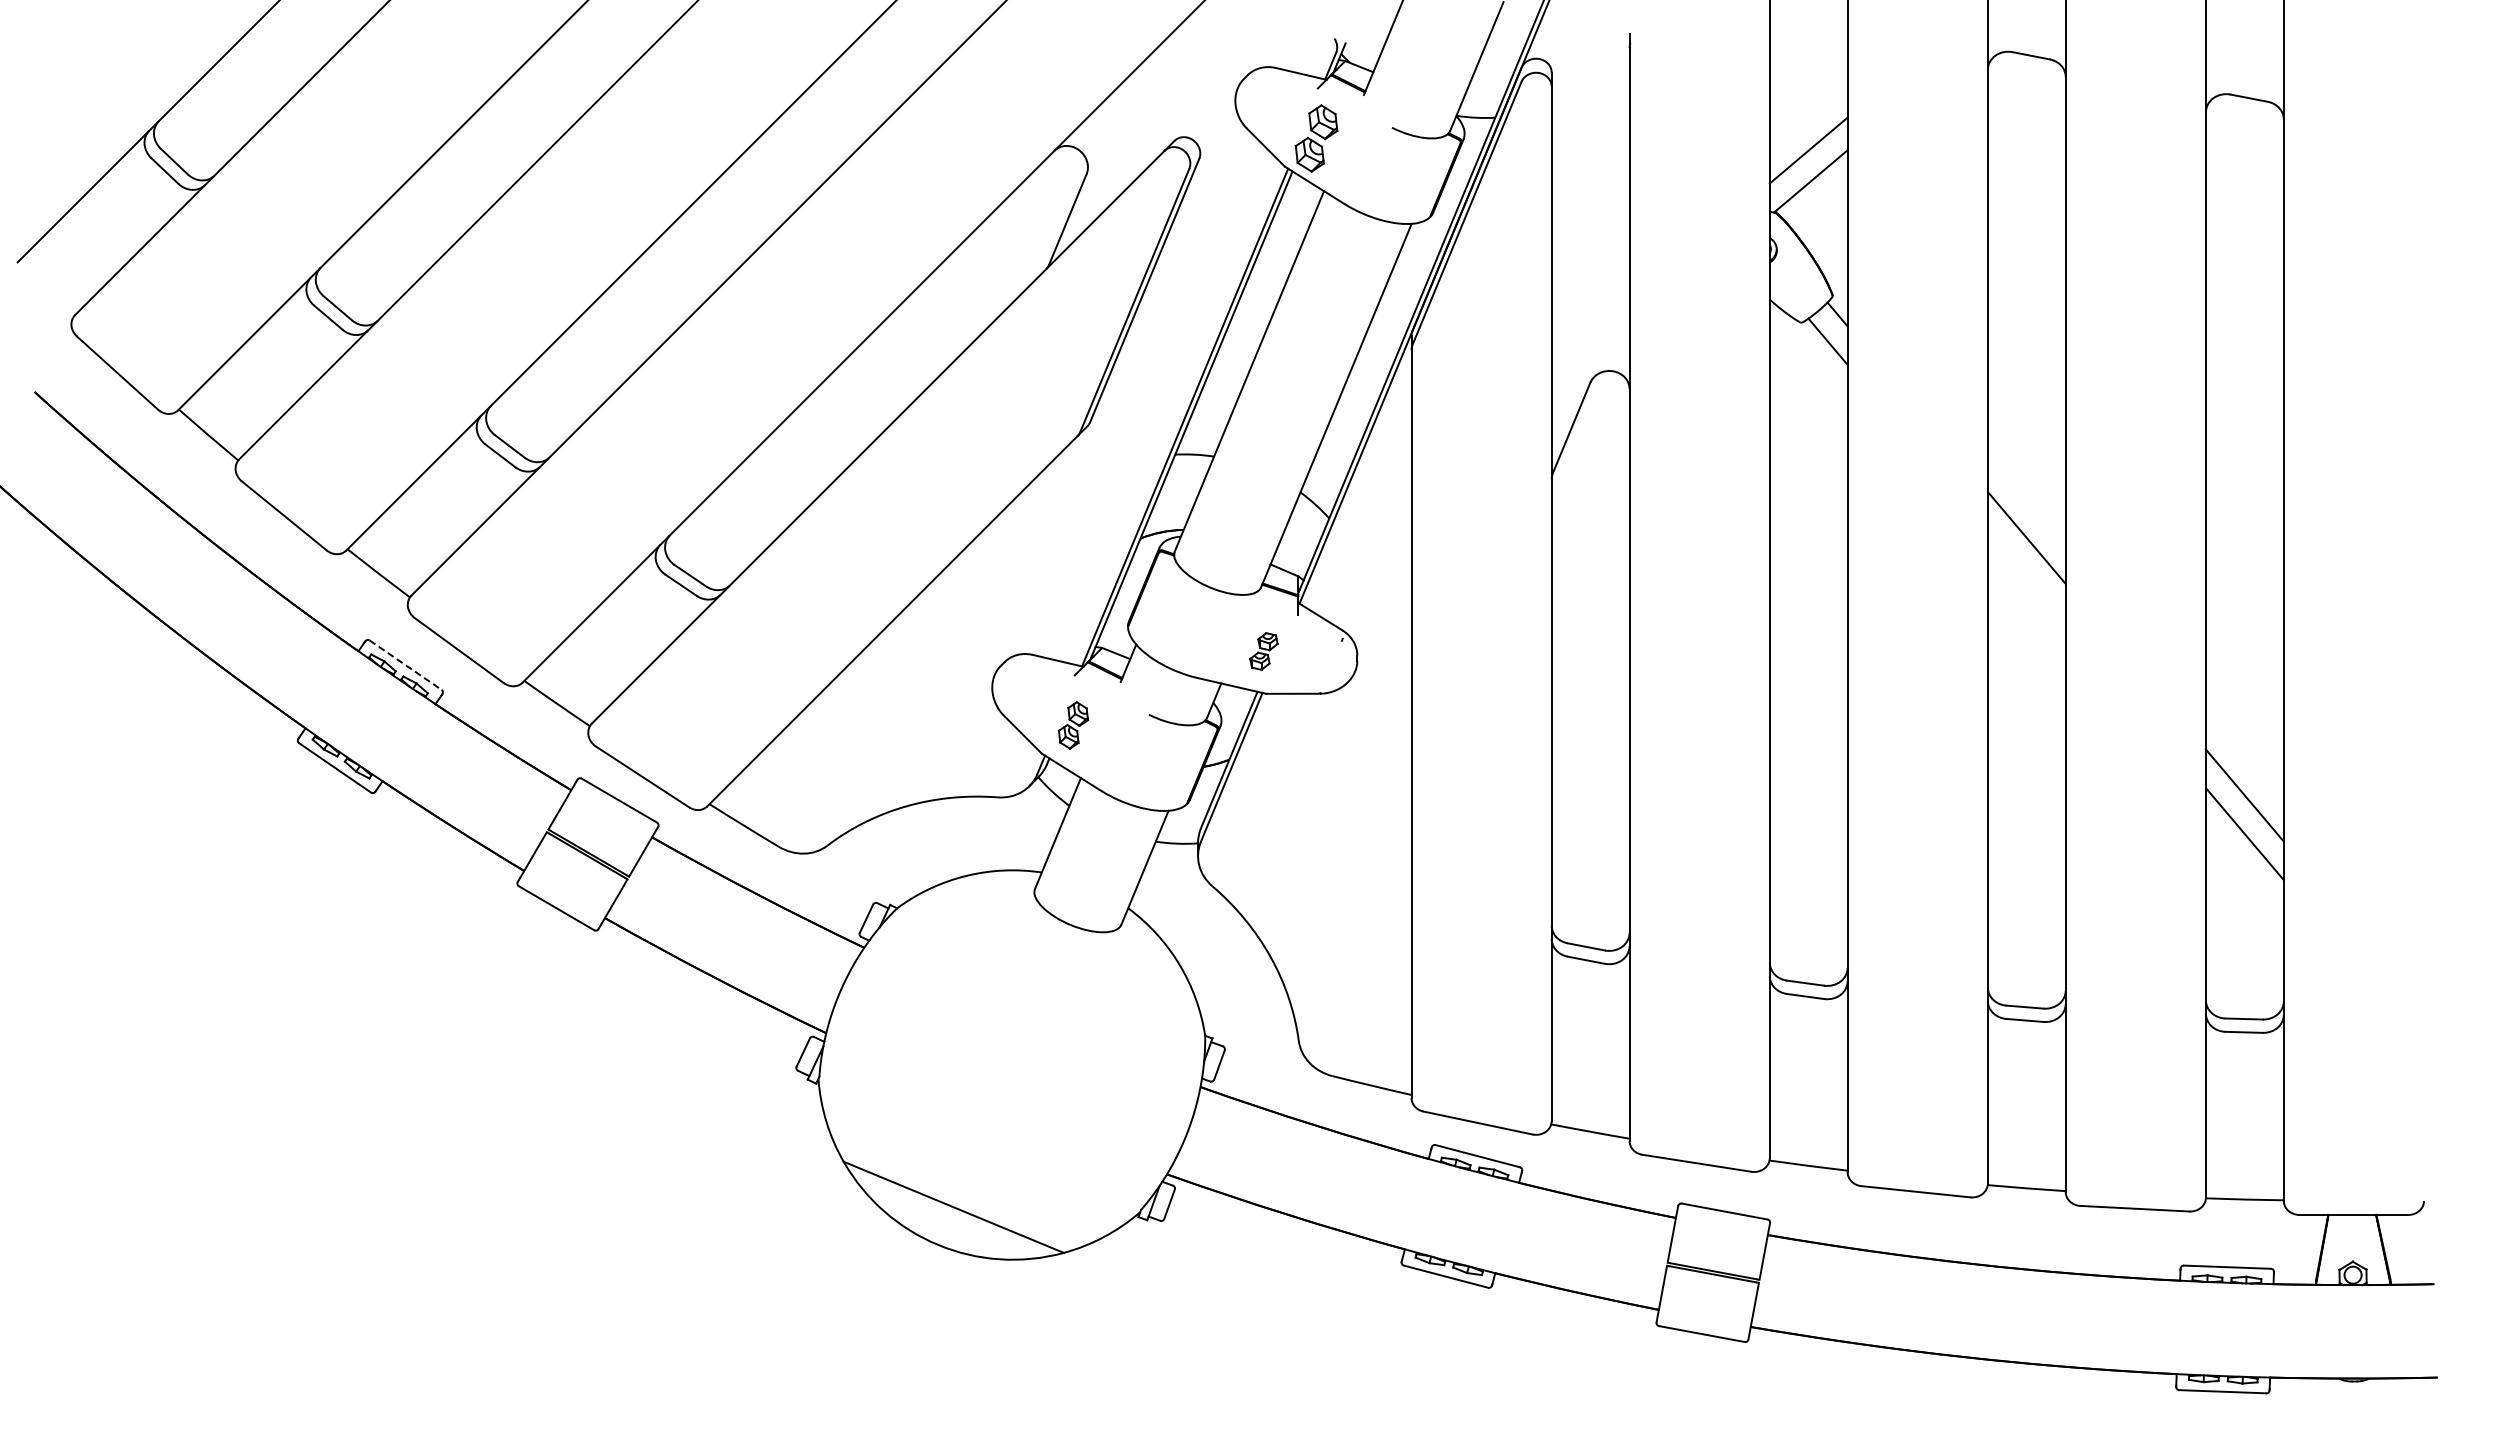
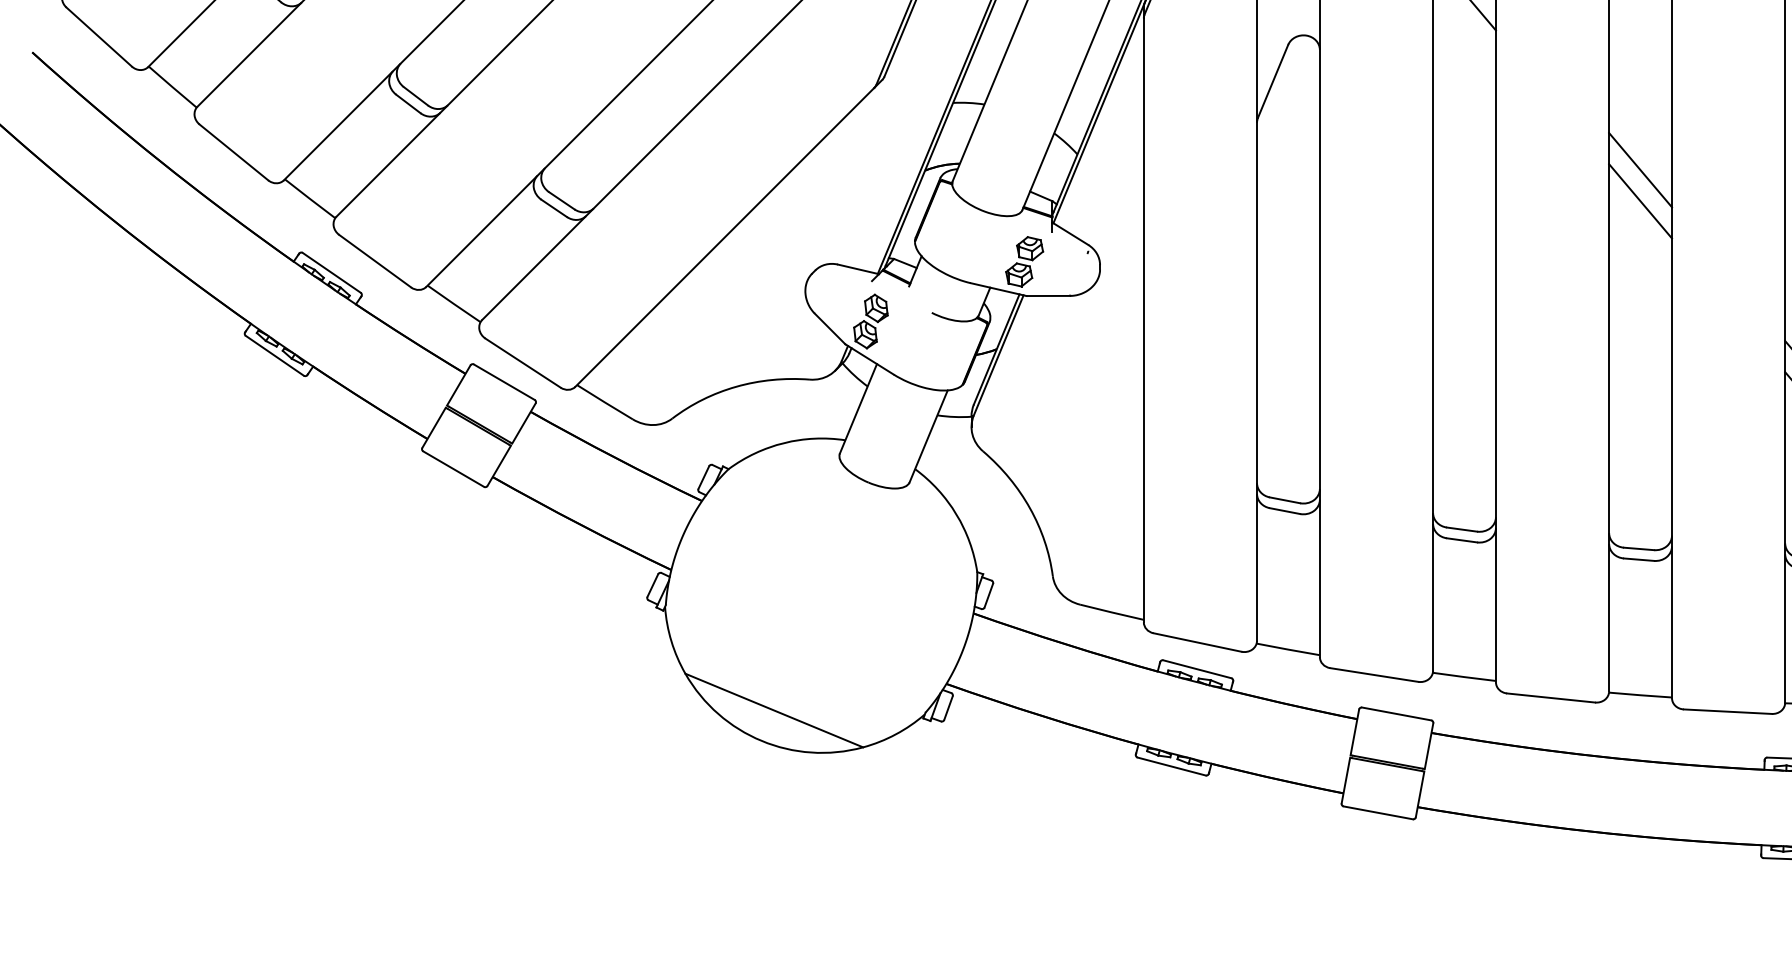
line: (2026, 576) -> (1640, 201), added
part: (1263, 651) -> (1024, 261), size x1.67
line: (405, 665) -> (331, 273), dashed -> solid
part: (1073, 725) -> (870, 321), size x1.43

